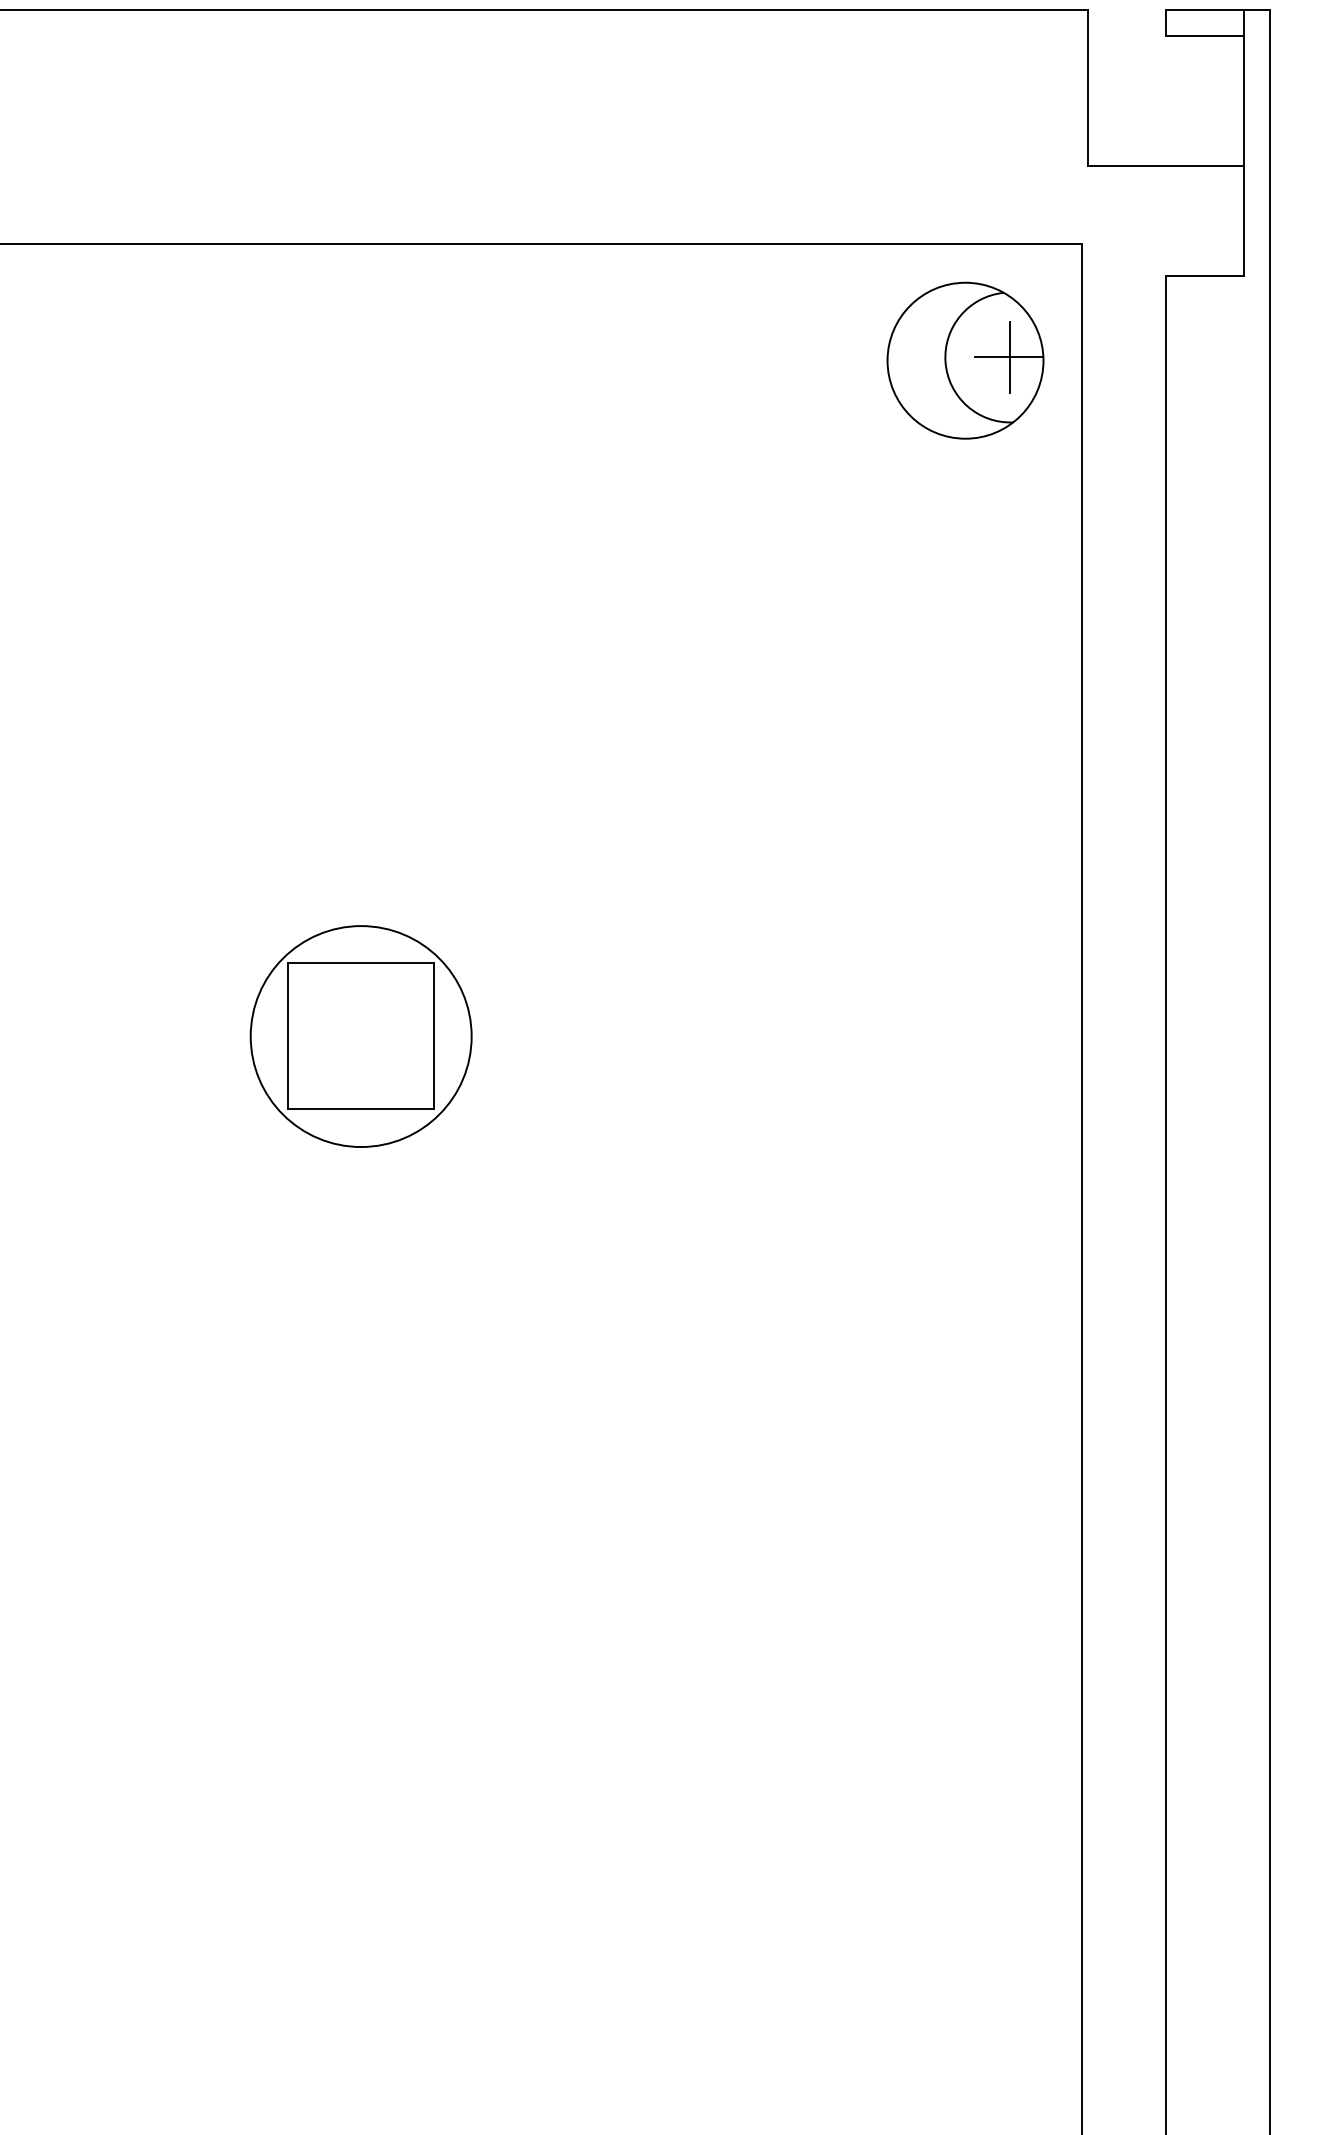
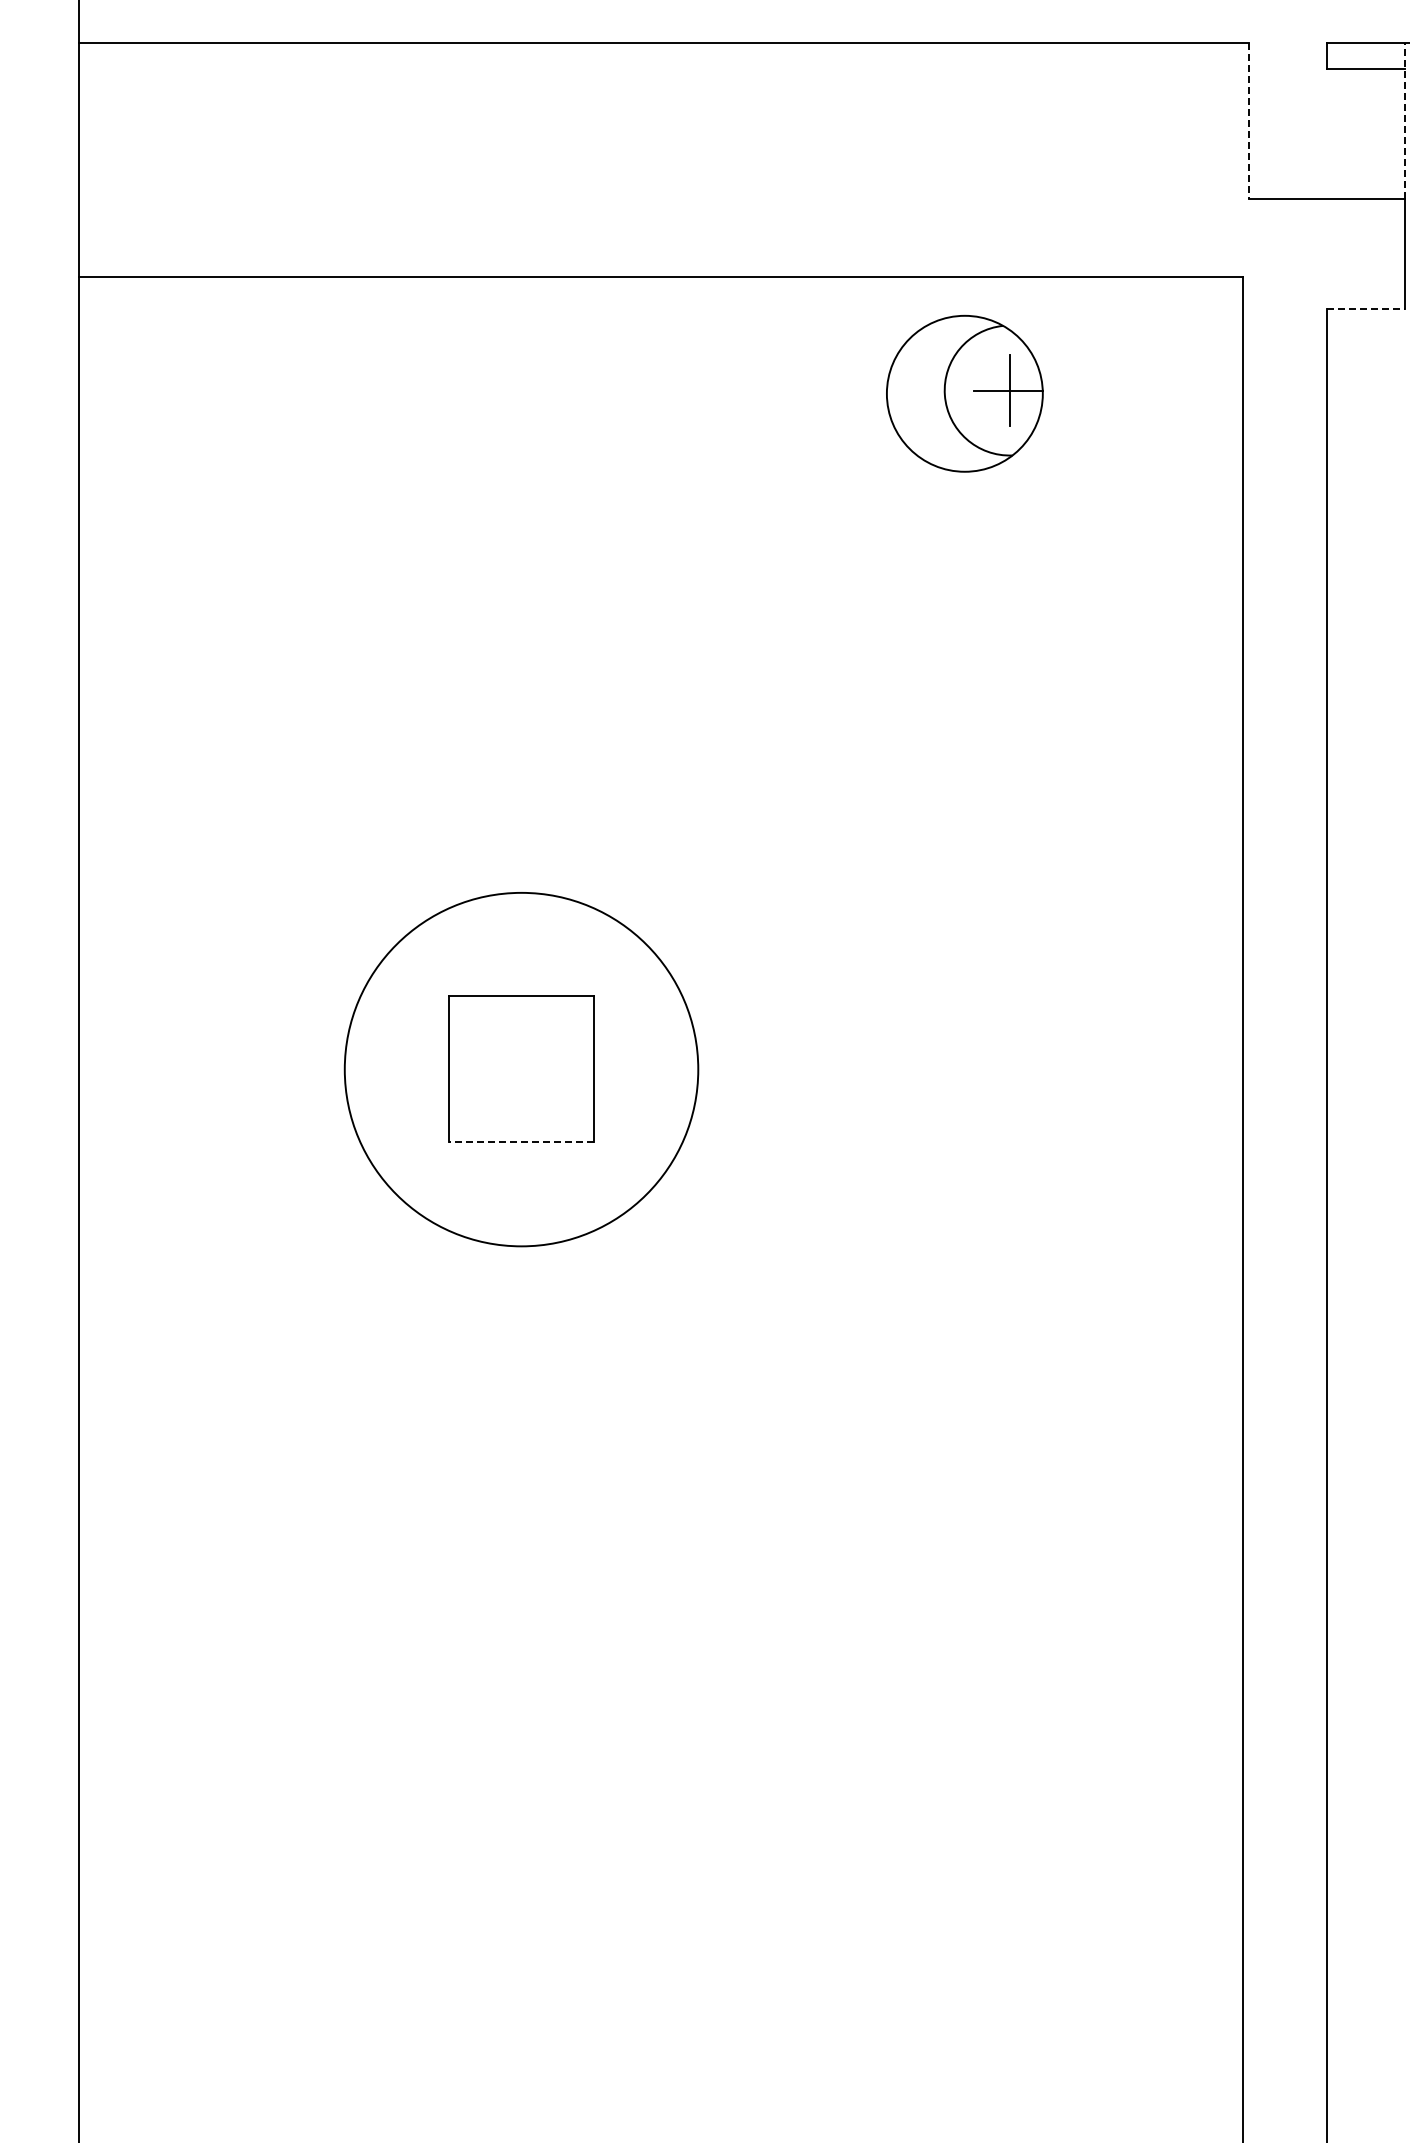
line: (1088, 87) -> (1248, 120), solid -> dashed
line: (1244, 87) -> (1404, 120), solid -> dashed
line: (1205, 276) -> (1365, 309), solid -> dashed
part: (965, 360) -> (964, 393), moved
circle: (361, 1036) -> (521, 1069), size x1.6
line: (361, 1108) -> (521, 1141), solid -> dashed

